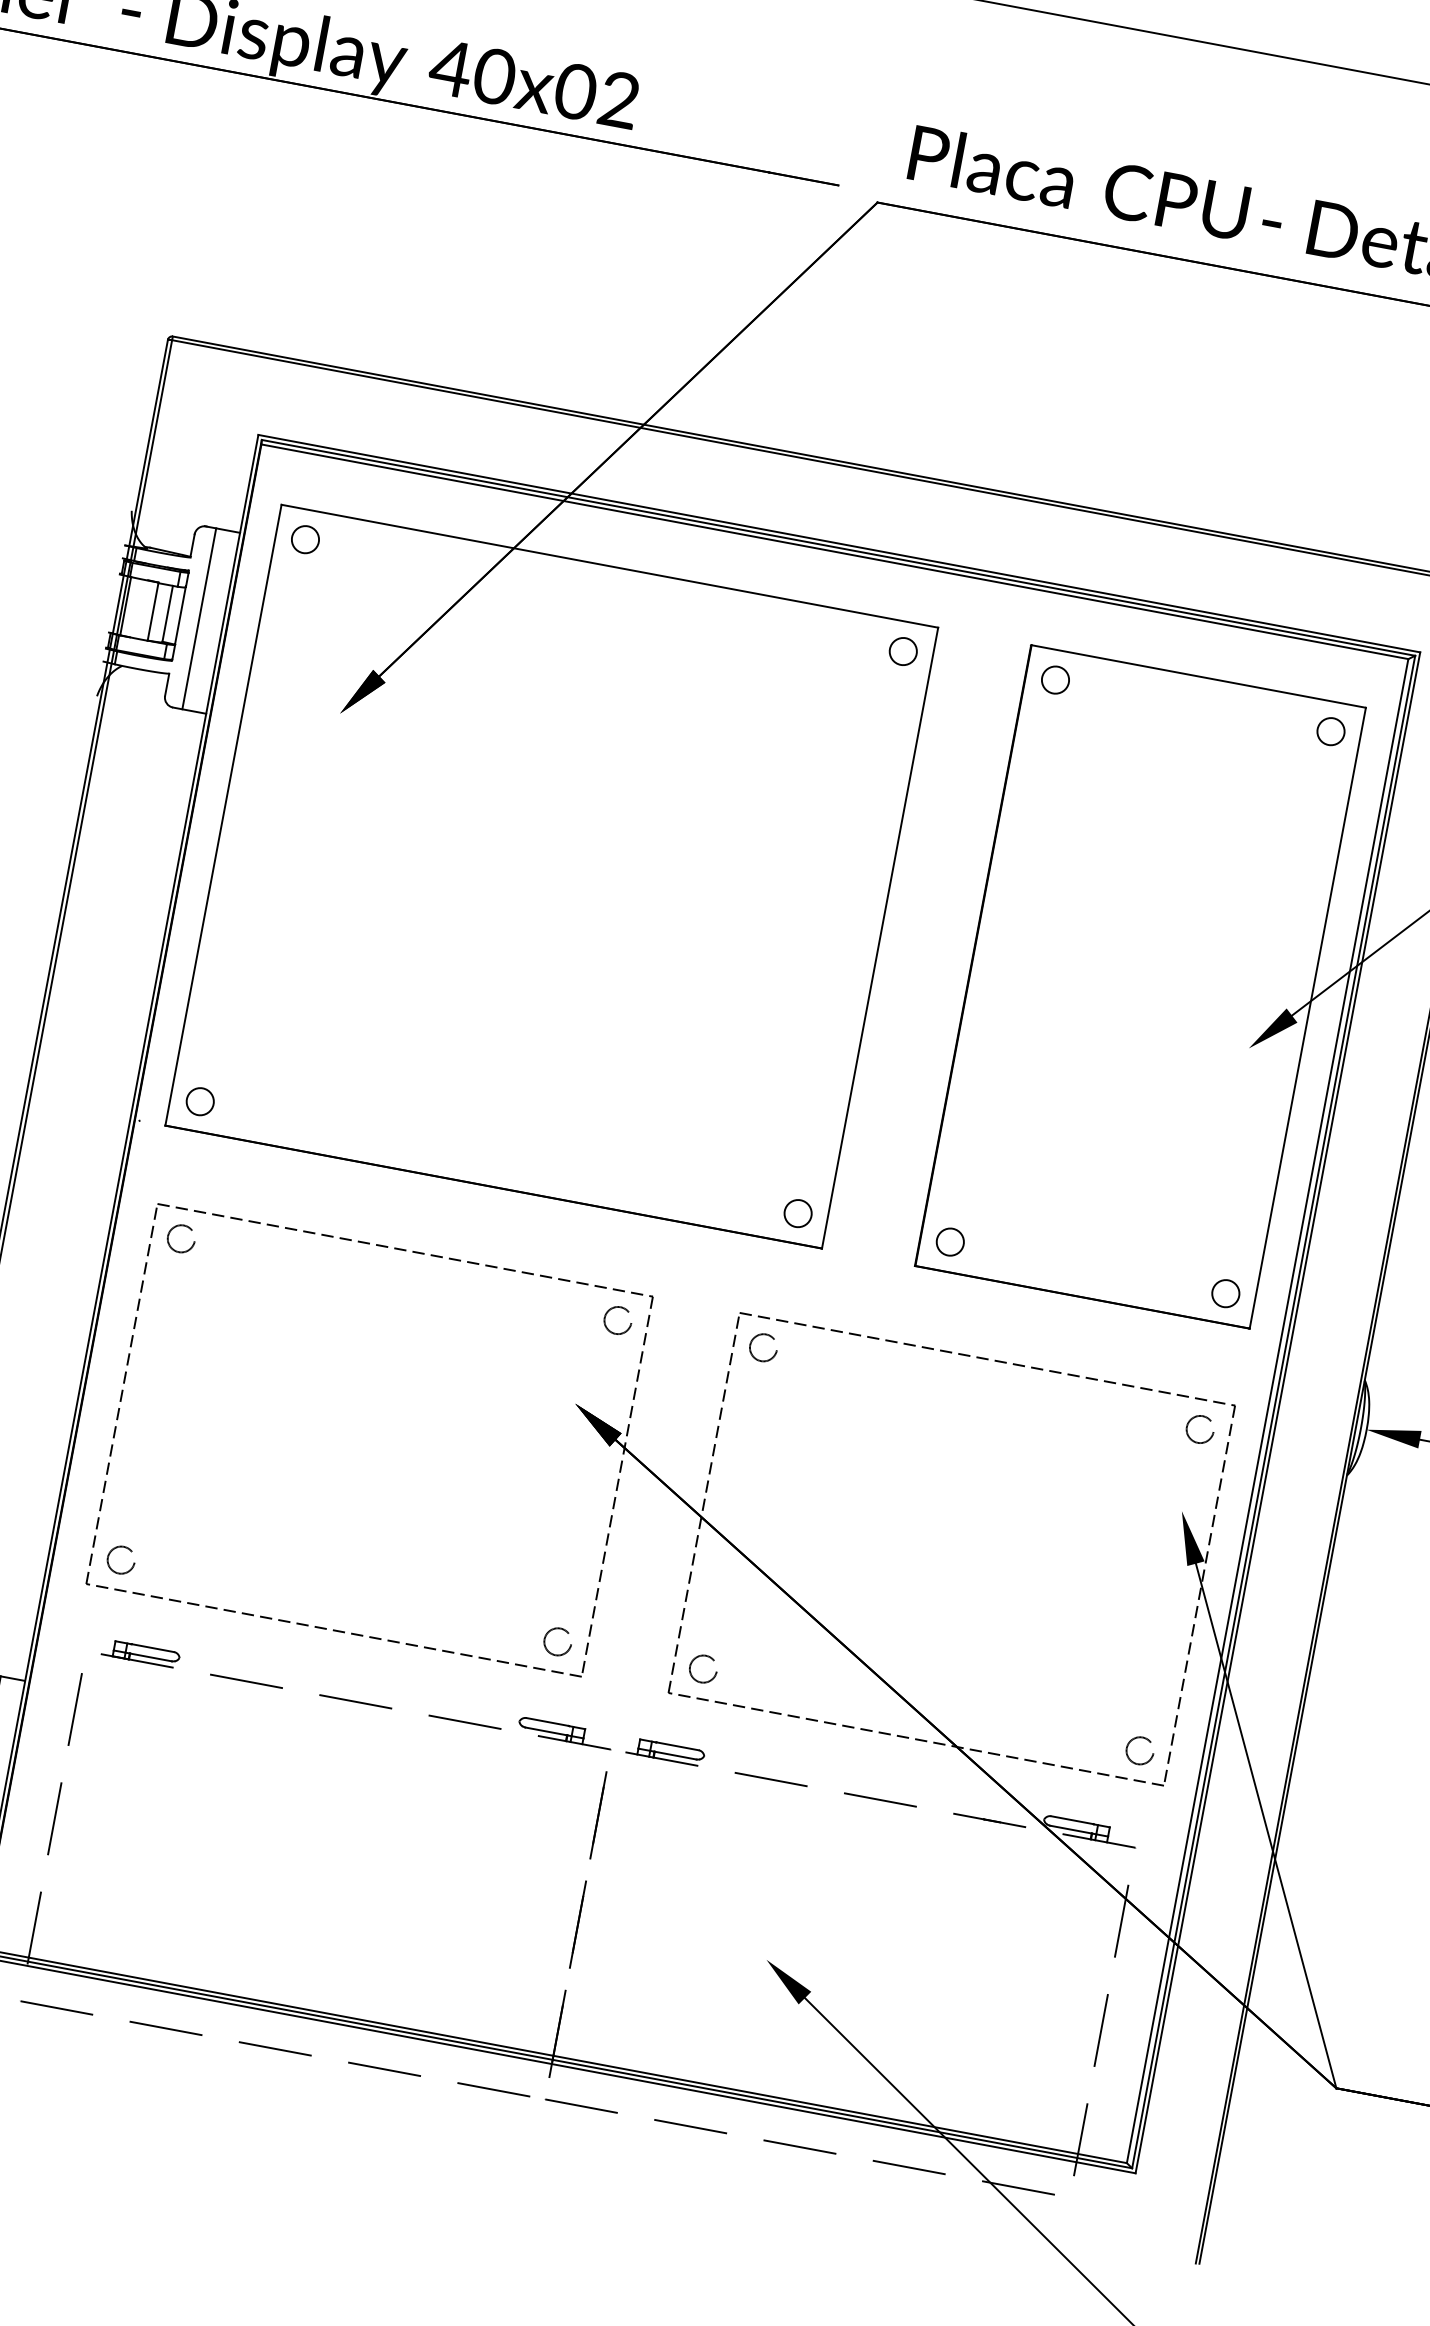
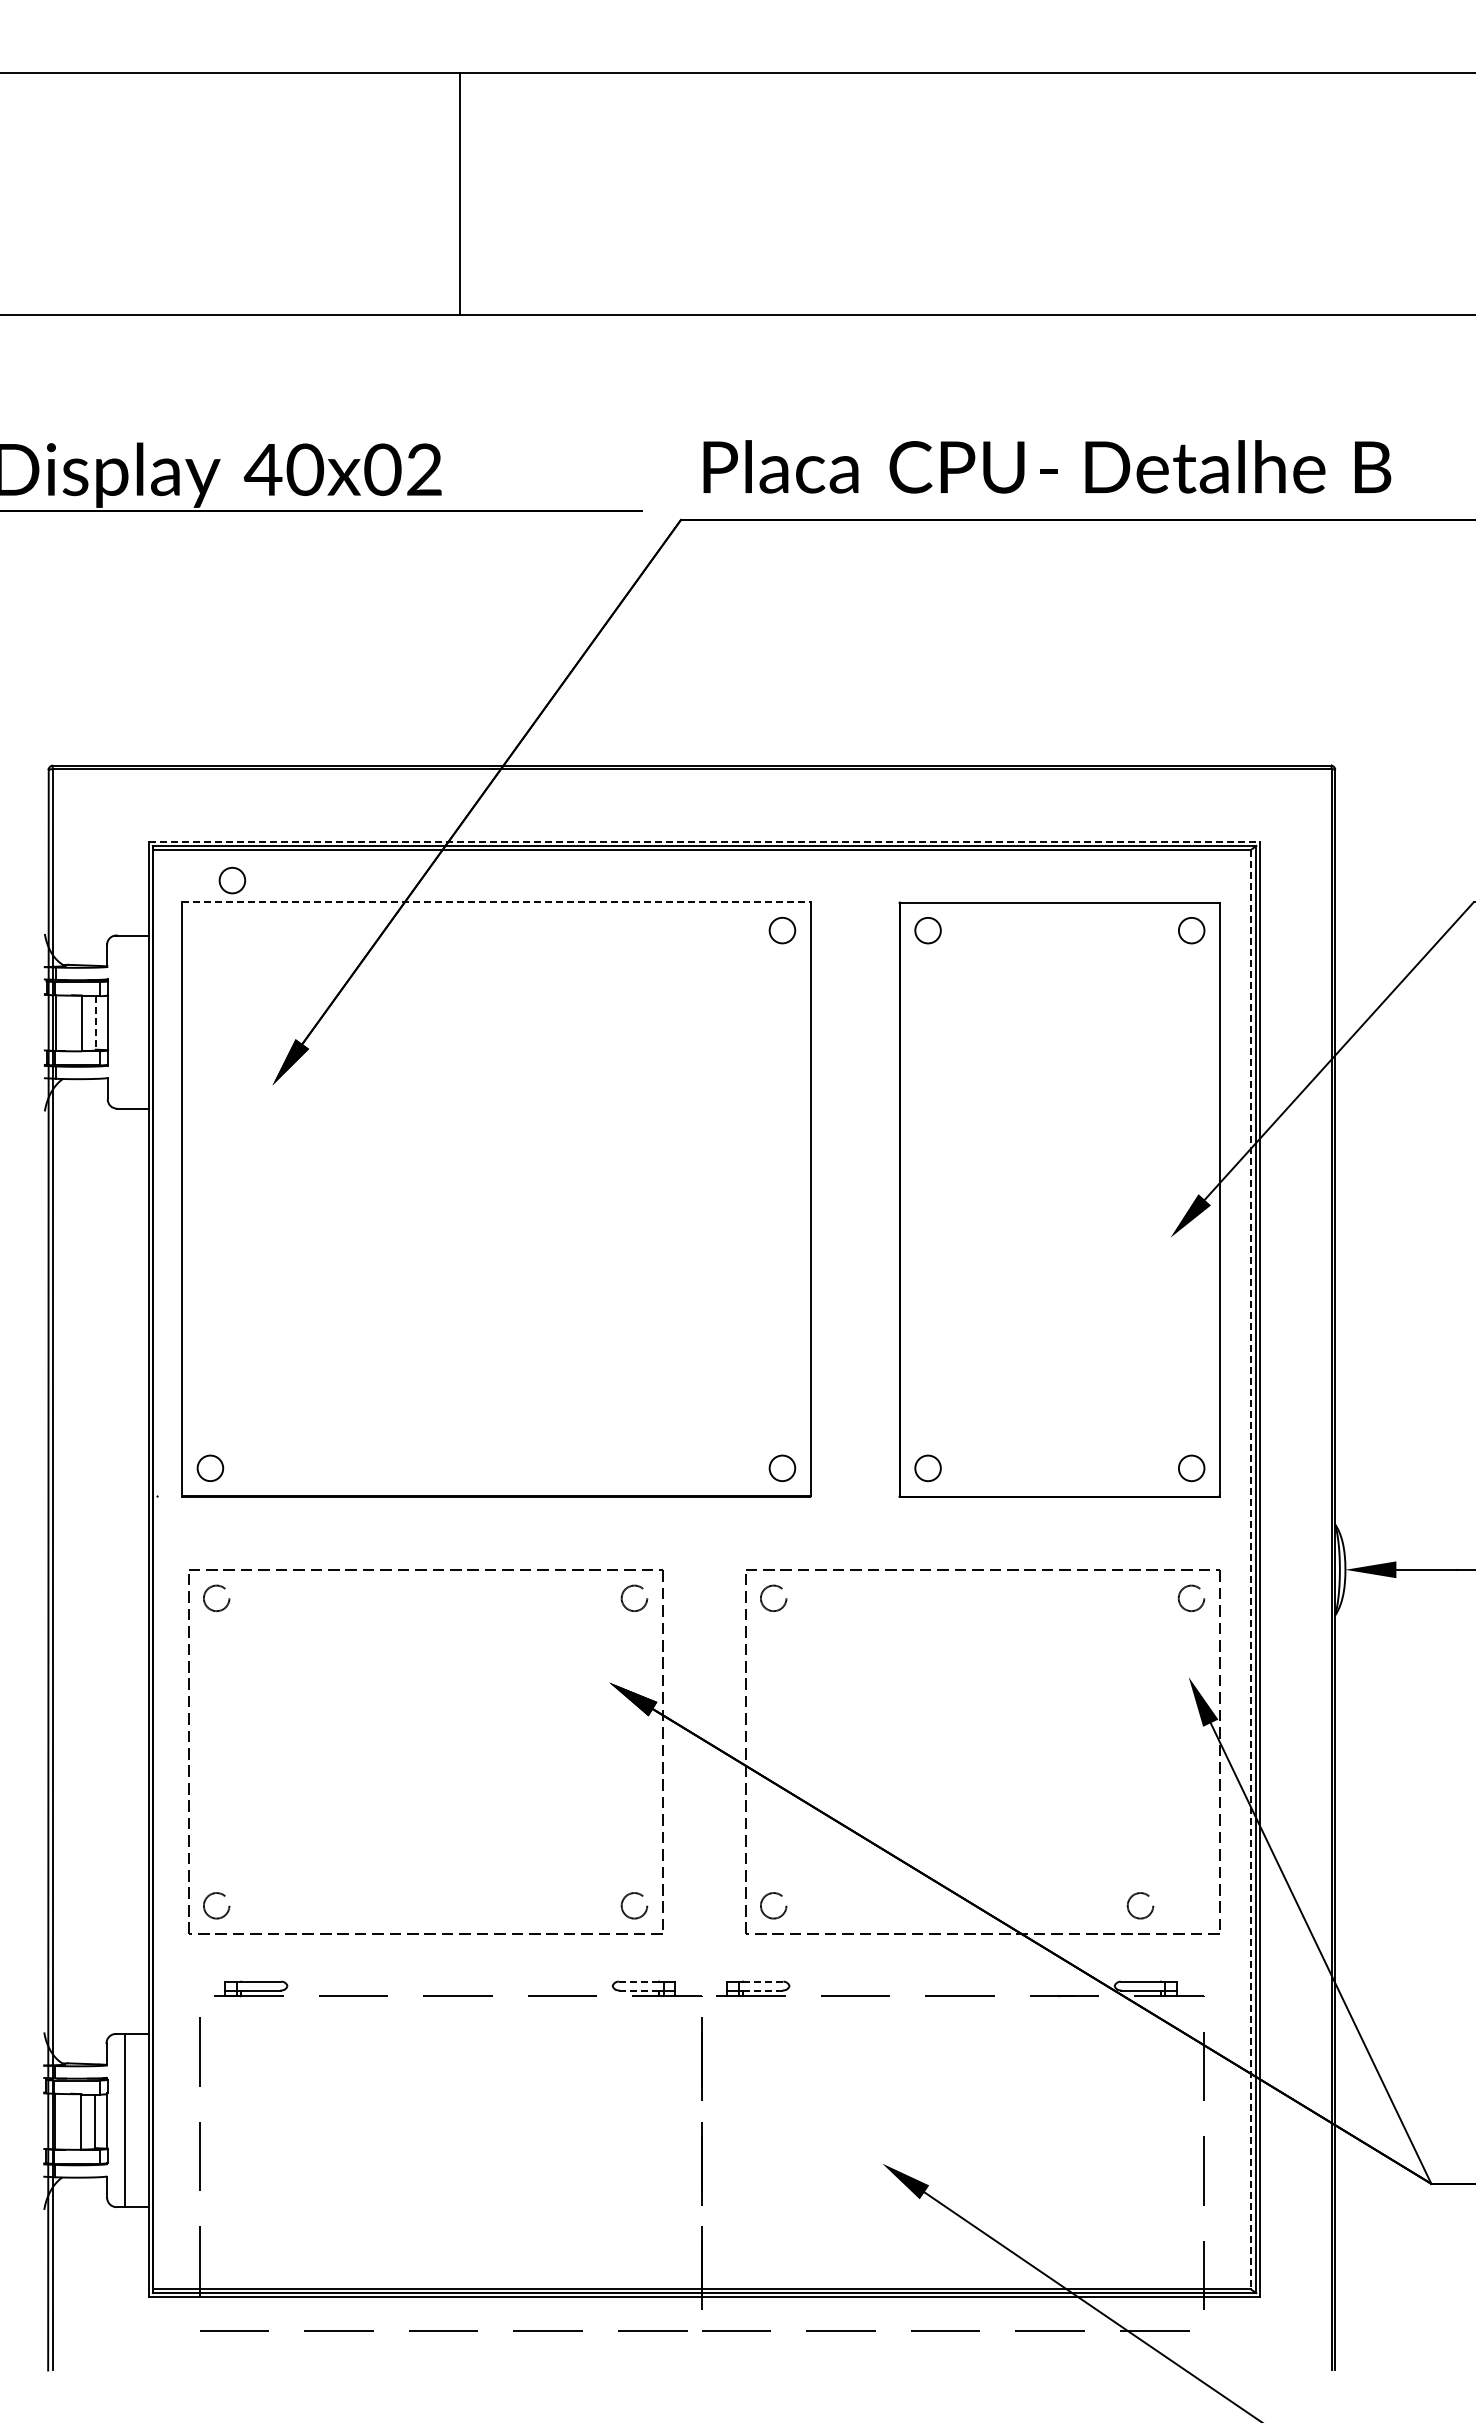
circle: (305, 539) -> (232, 880), moved
line: (839, 543) -> (704, 841), solid -> dashed
line: (609, 566) -> (496, 902), solid -> dashed
line: (167, 614) -> (95, 1023), solid -> dashed
line: (198, 618) -> (125, 1021), removed
line: (1267, 1410) -> (1250, 1569), solid -> dashed
line: (547, 1721) -> (638, 1981), solid -> dashed
line: (545, 1731) -> (638, 1990), solid -> dashed
line: (677, 1746) -> (763, 1981), solid -> dashed
circle: (1140, 1750) -> (1140, 1905), moved
line: (676, 1755) -> (763, 1990), solid -> dashed

